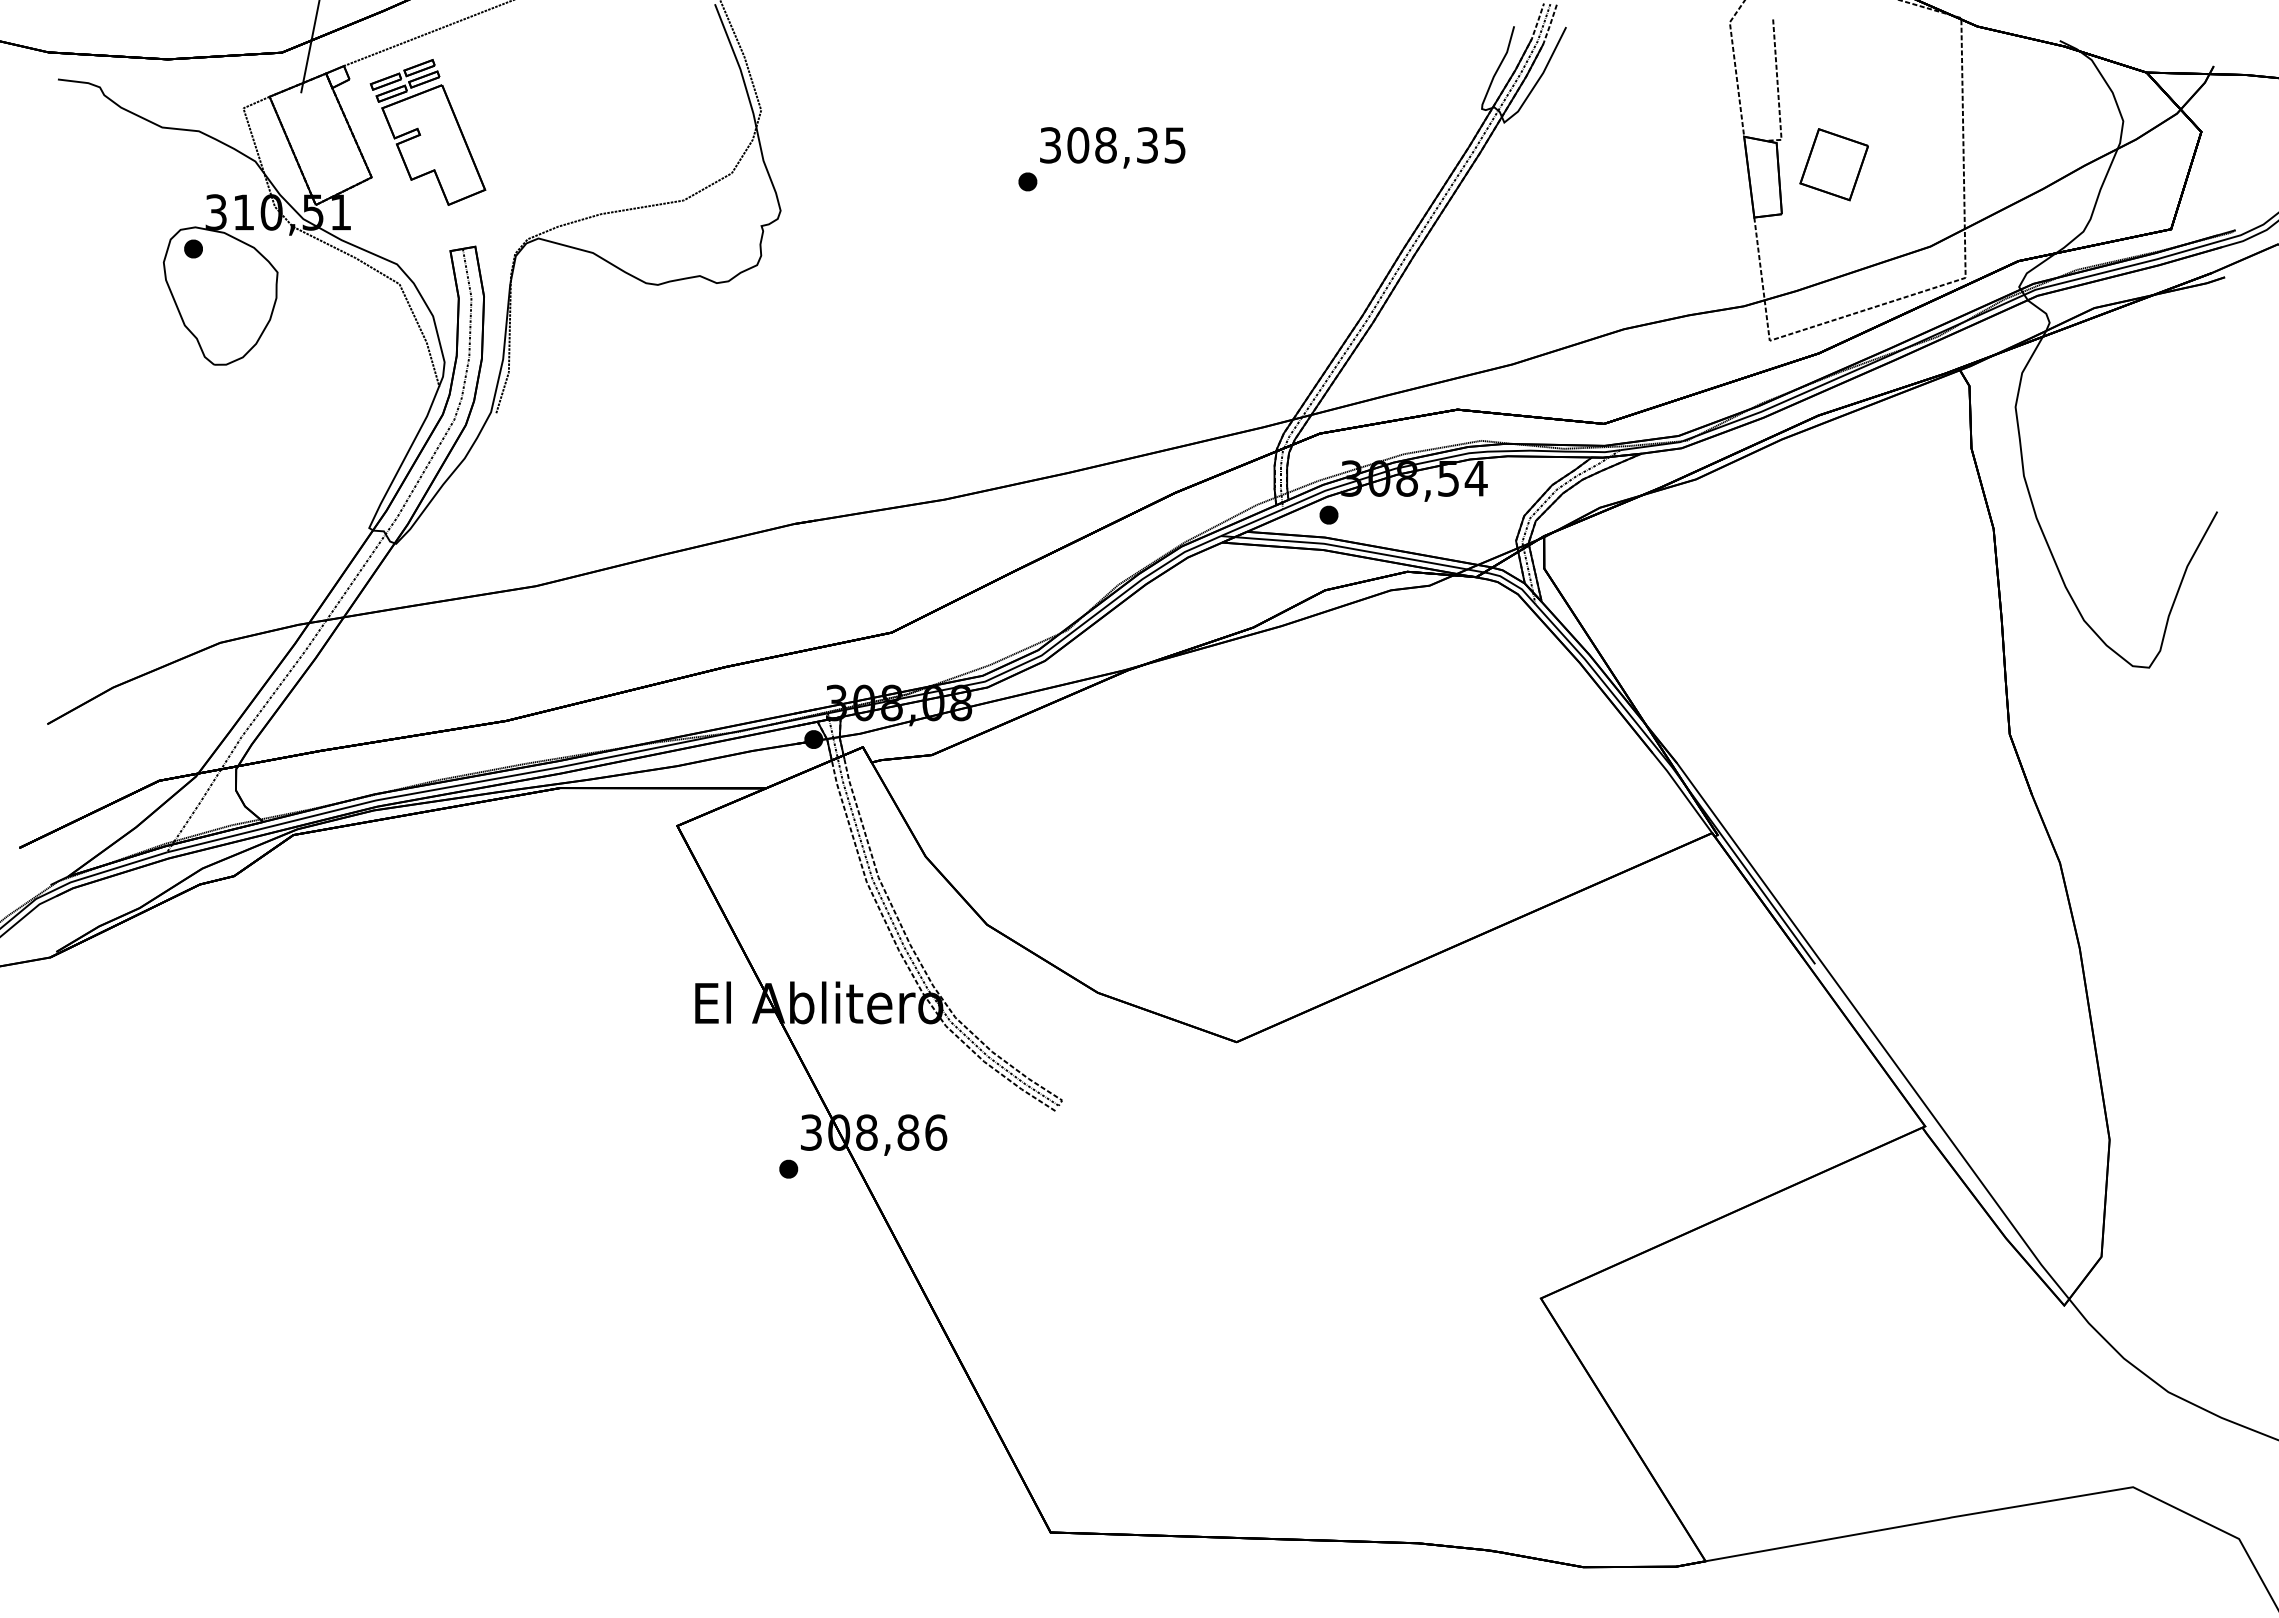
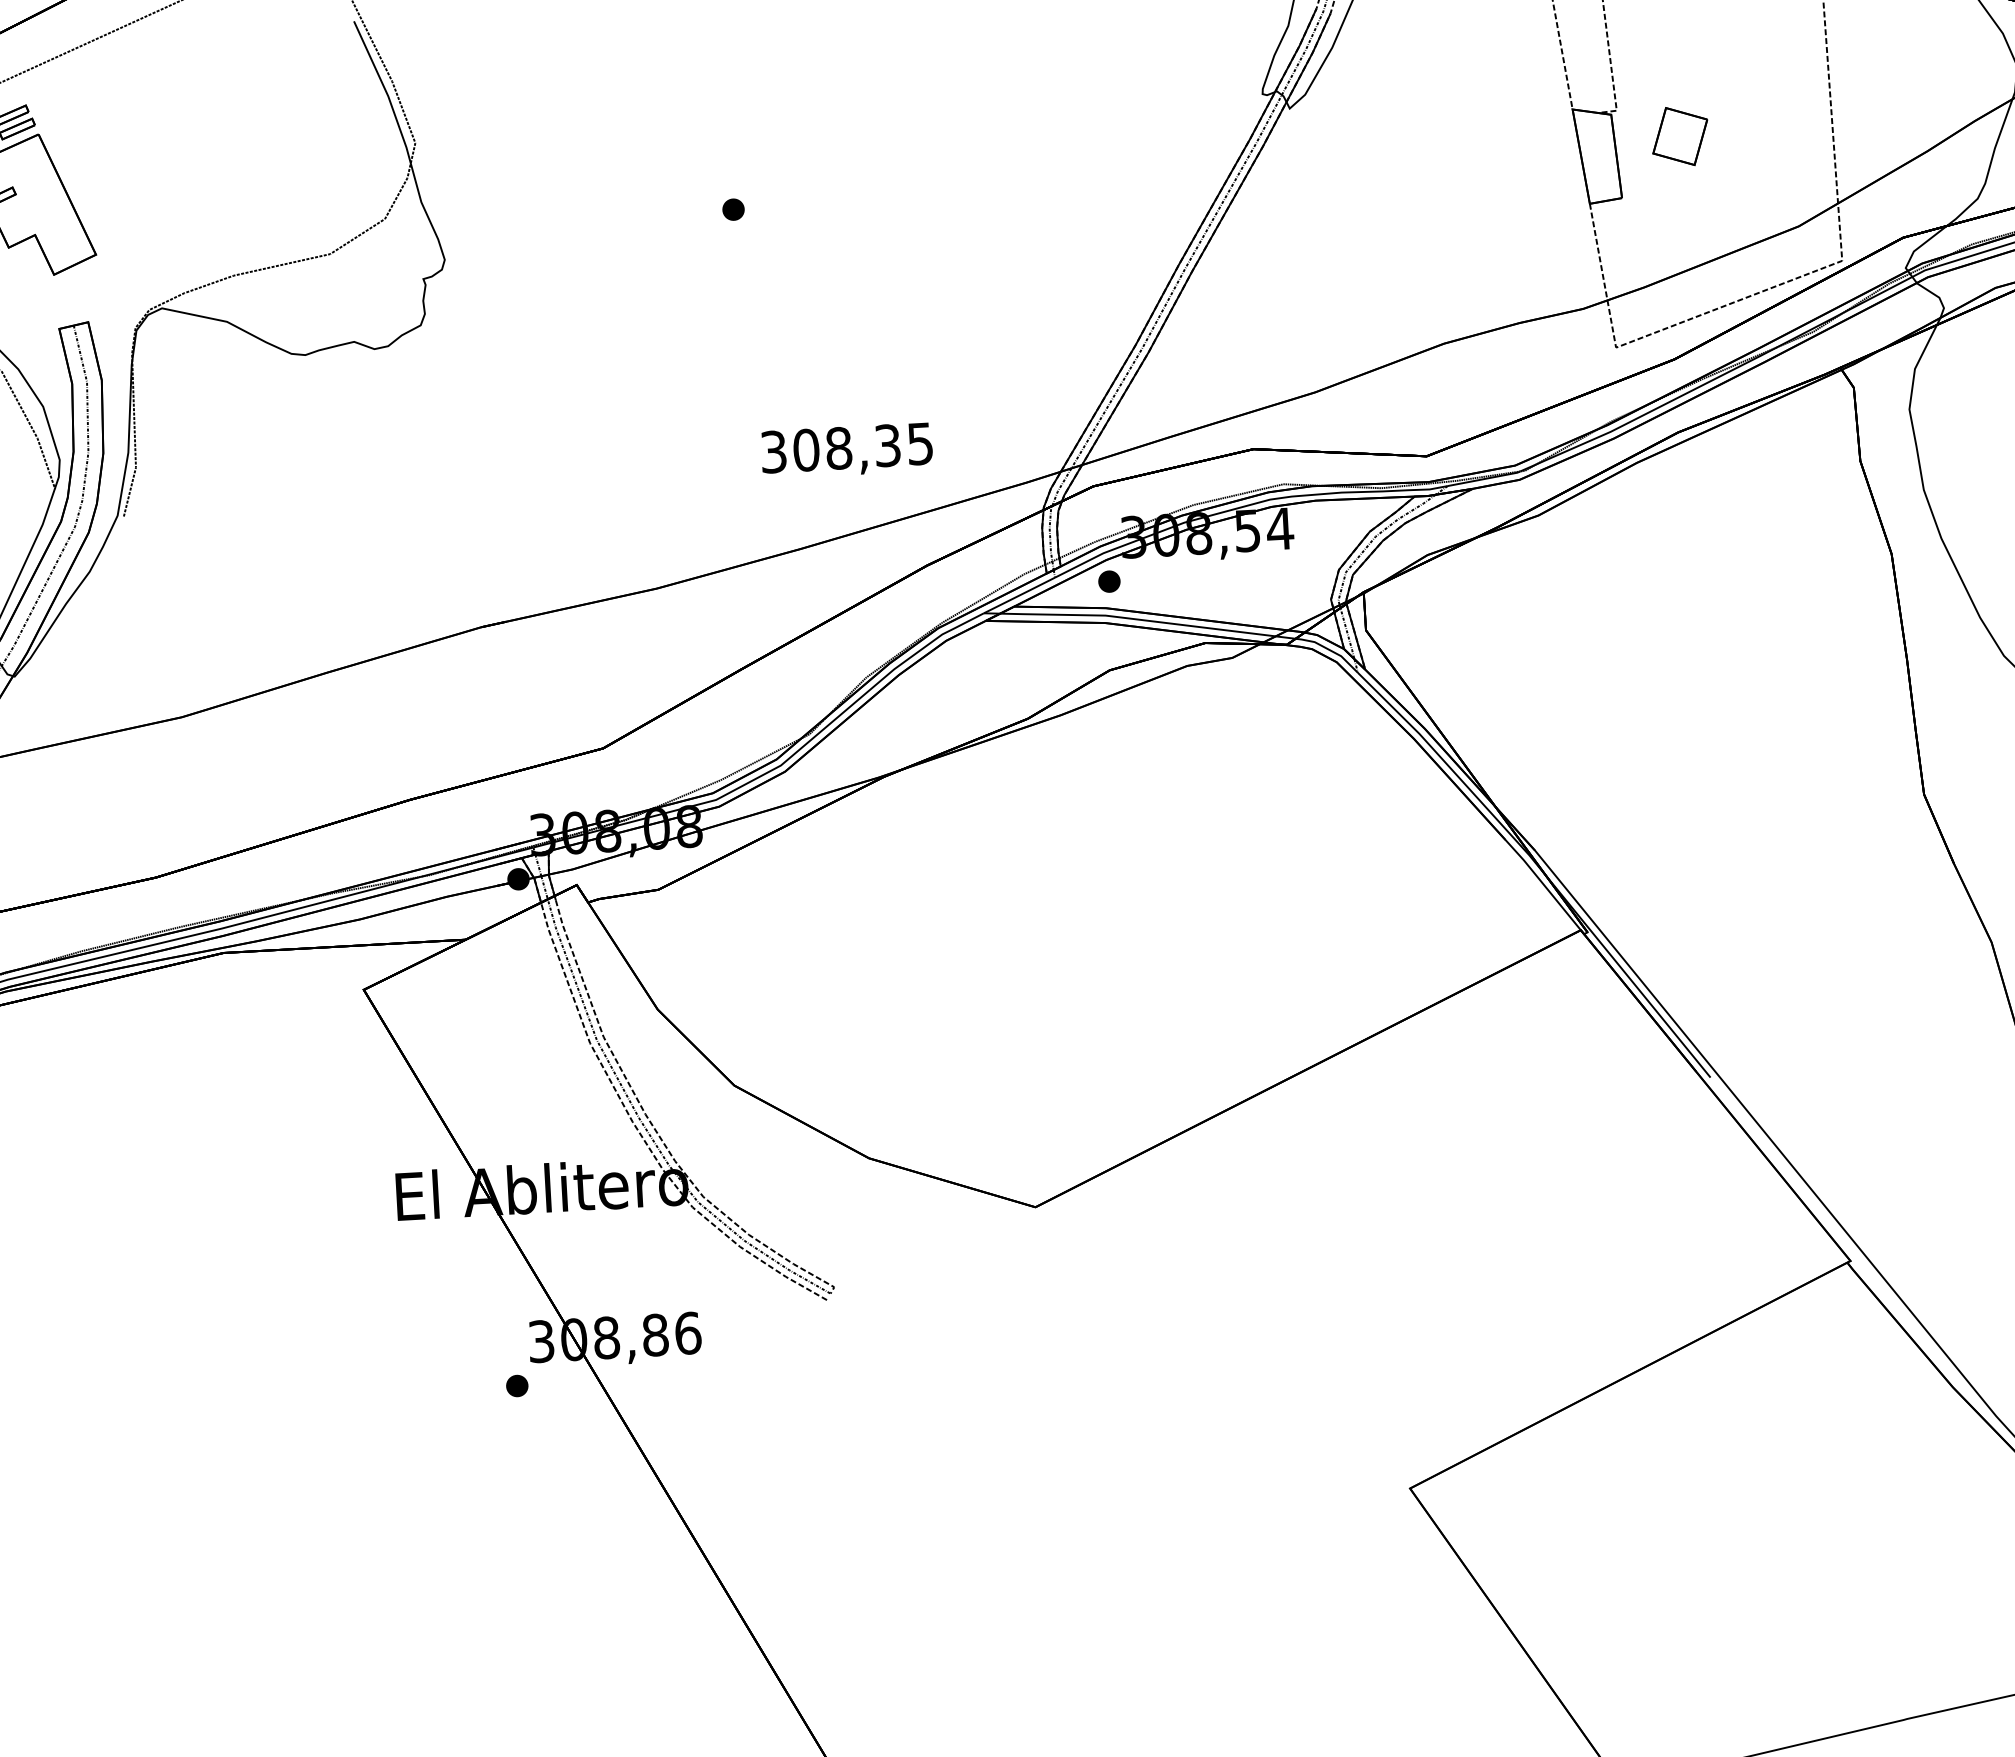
text: (1112, 147) -> (846, 450), moved
part: (1833, 164) -> (1679, 136), size x0.7

